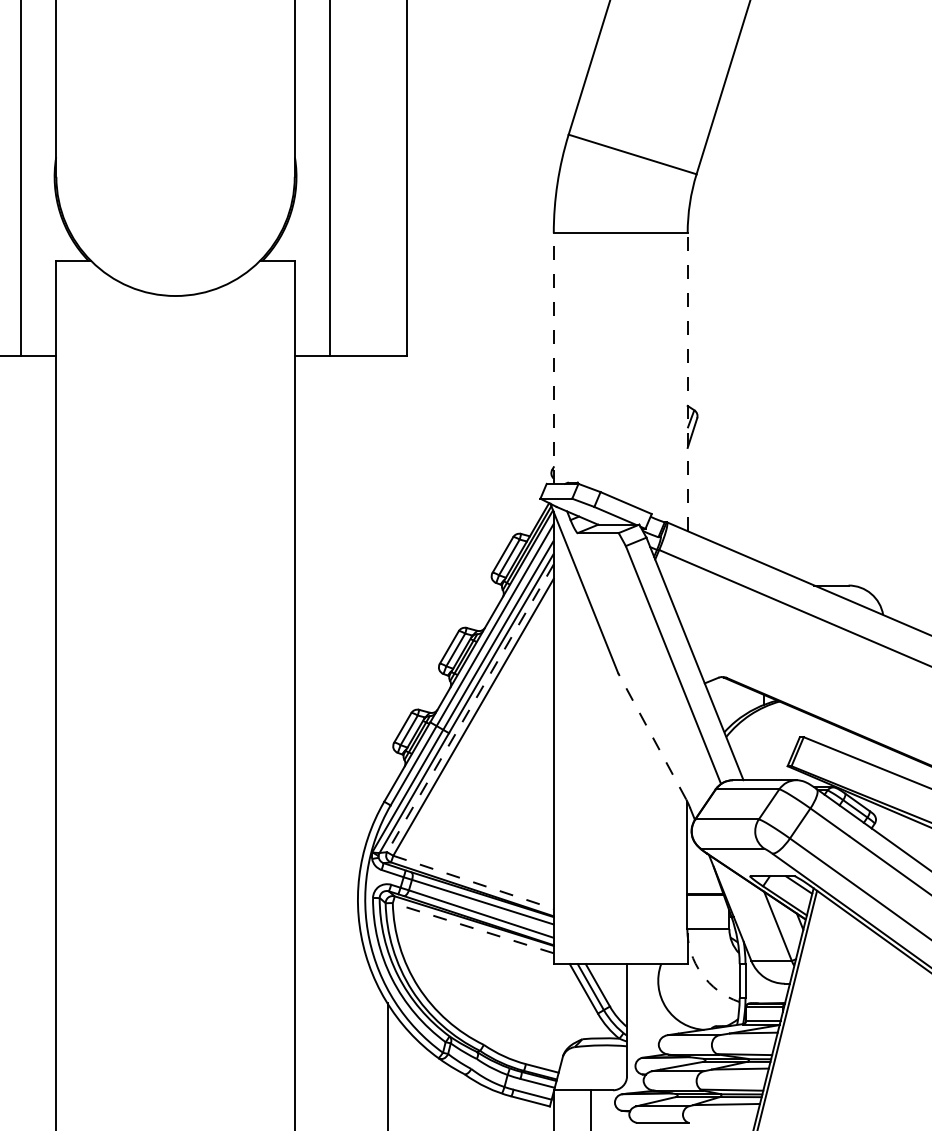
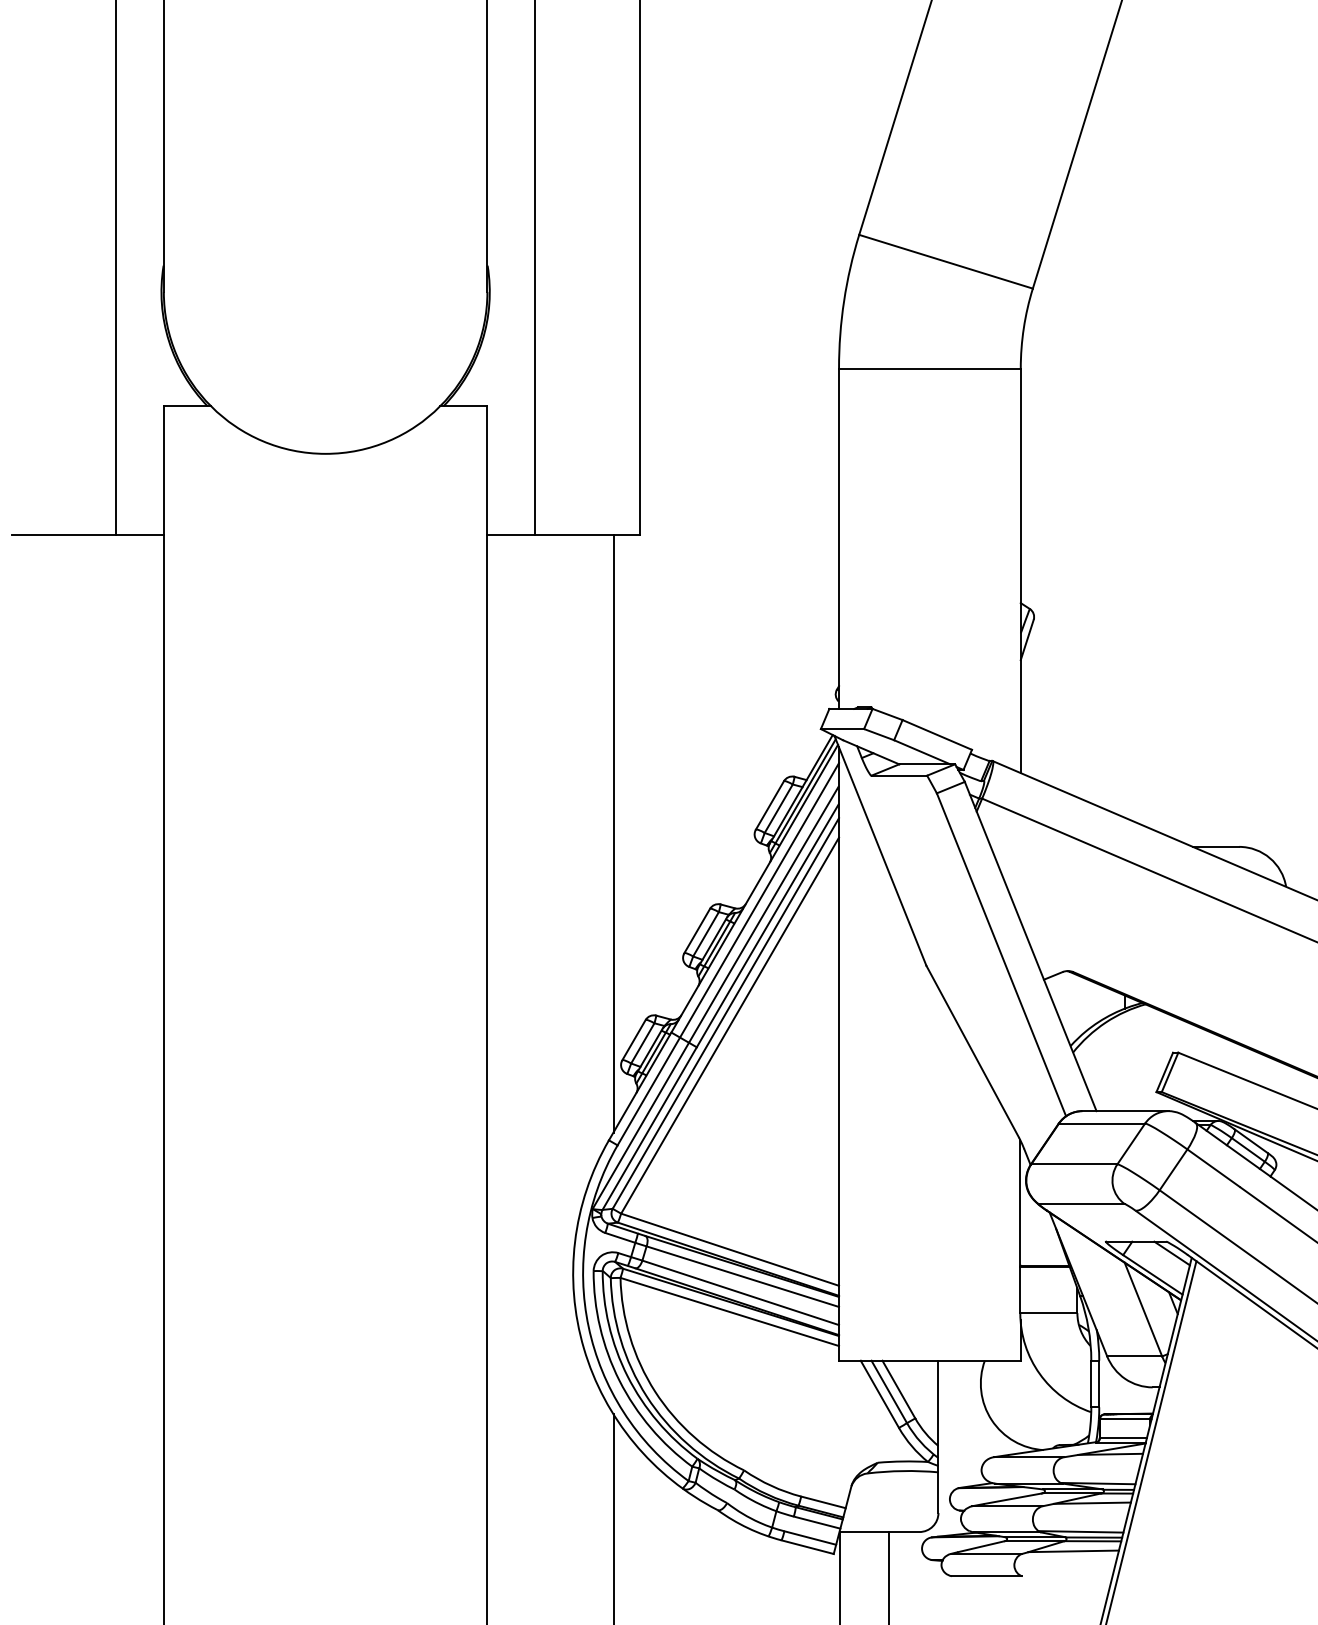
line: (554, 358) -> (839, 538), dashed -> solid
line: (687, 381) -> (1020, 570), dashed -> solid
line: (387, 575) -> (613, 833), added
line: (470, 708) -> (725, 1013), dashed -> solid
line: (652, 736) -> (972, 1051), dashed -> solid
line: (473, 882) -> (730, 1249), dashed -> solid
line: (473, 927) -> (729, 1311), dashed -> solid
arc: (701, 973) -> (1039, 1373), dashed -> solid

